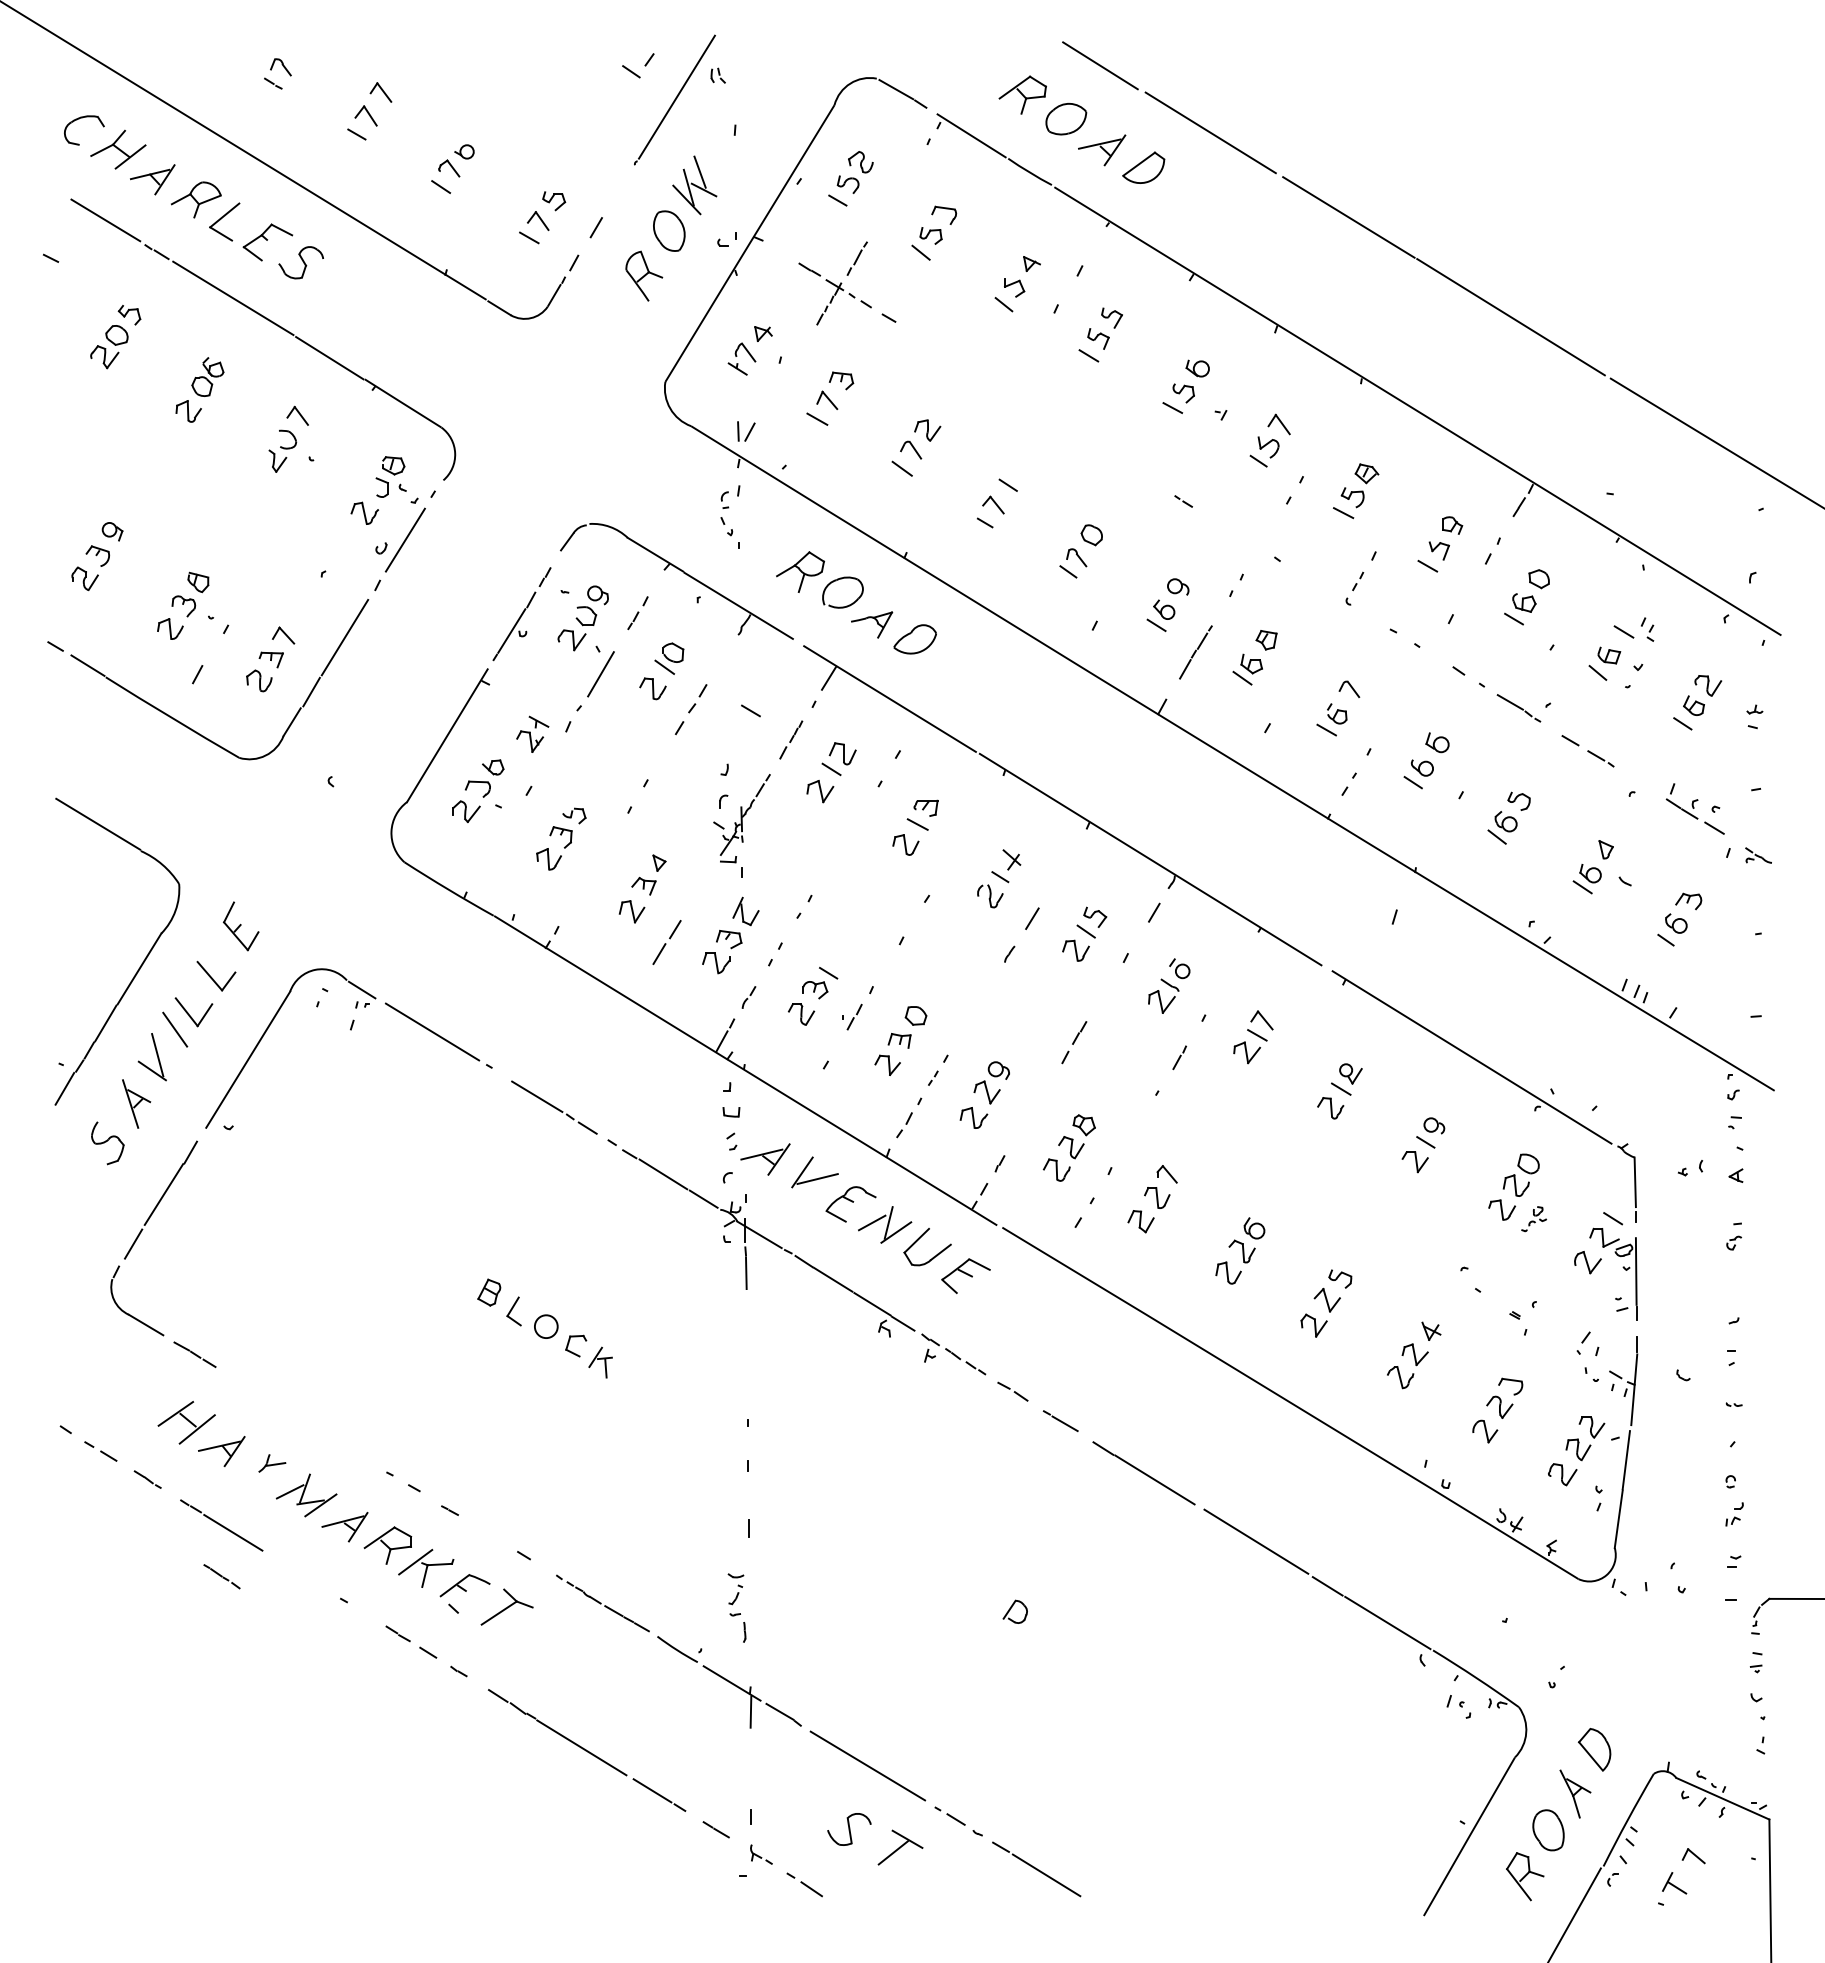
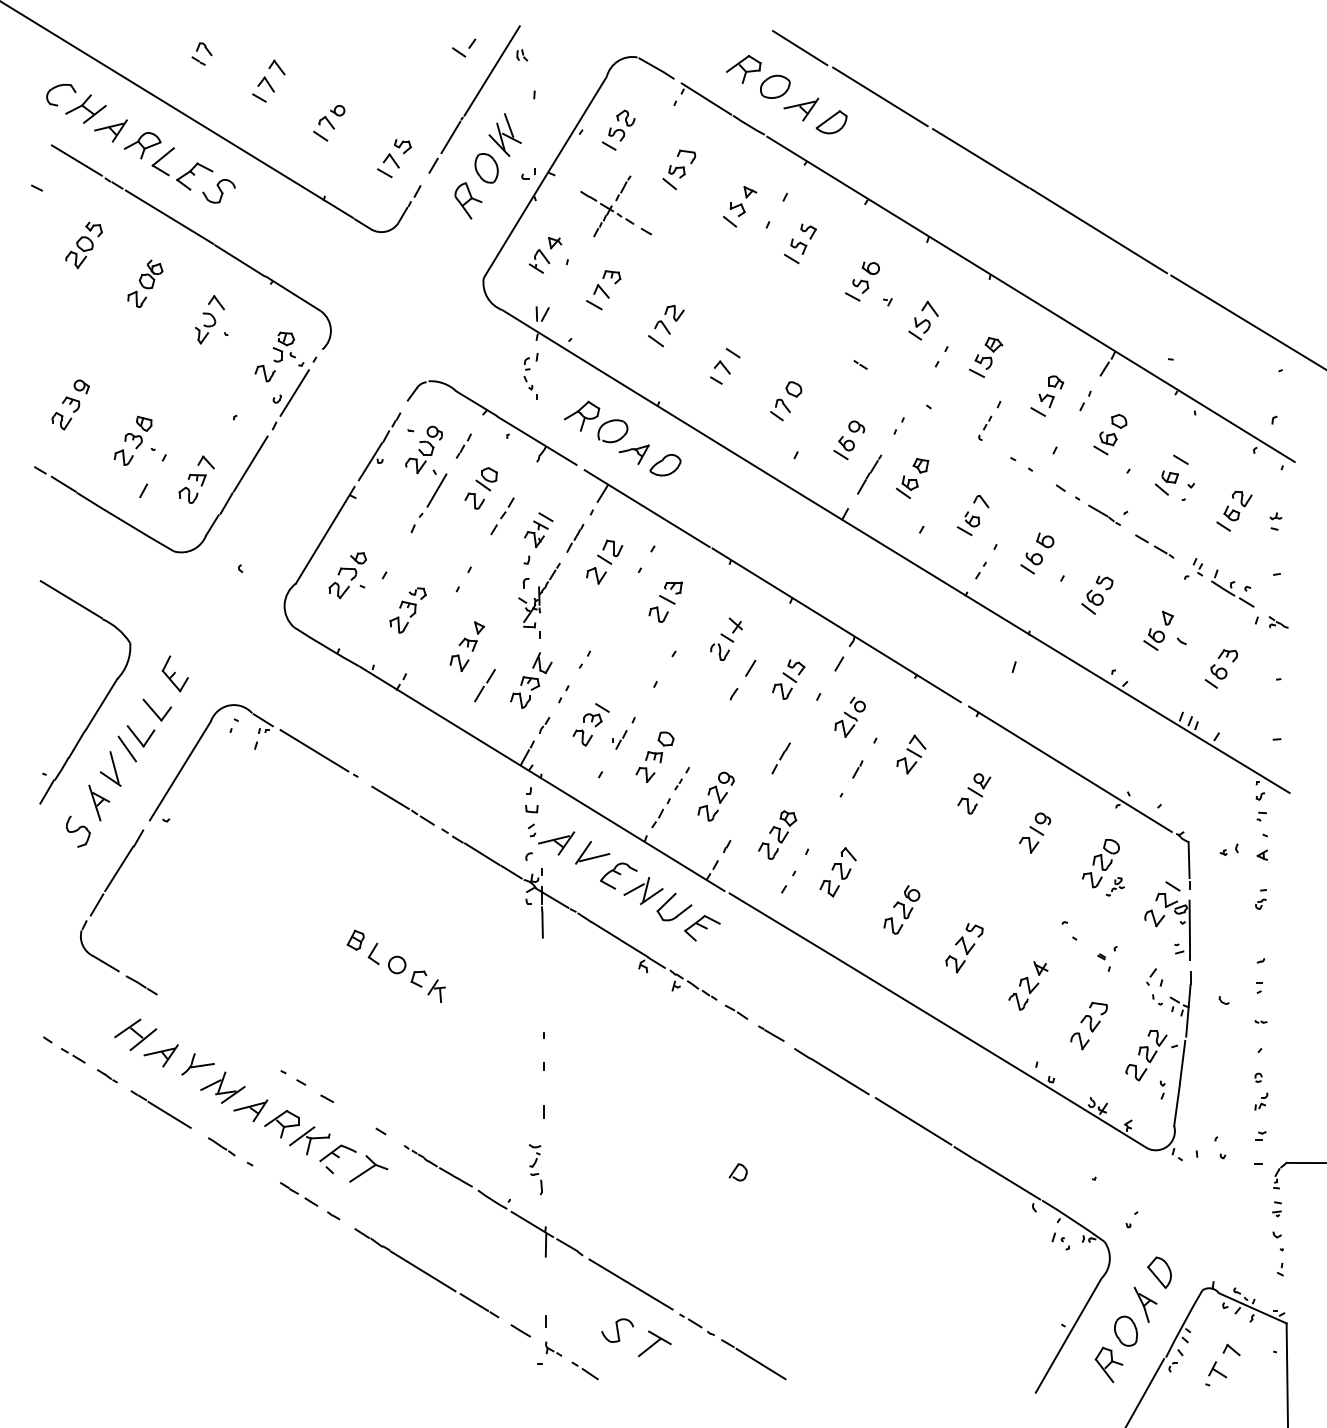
line: (620, 188) -> (451, 137), added
part: (1647, 629) -> (1197, 567), moved
part: (532, 733) -> (536, 533), moved
part: (271, 1463) -> (197, 1064), size x1.67
line: (221, 1576) -> (221, 1146), moved

